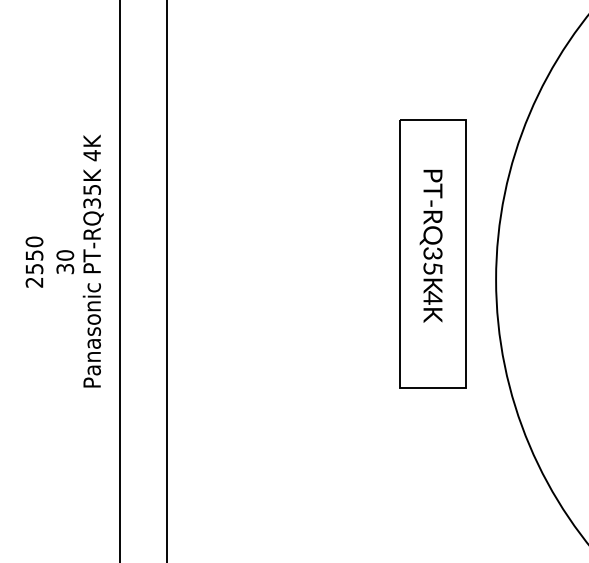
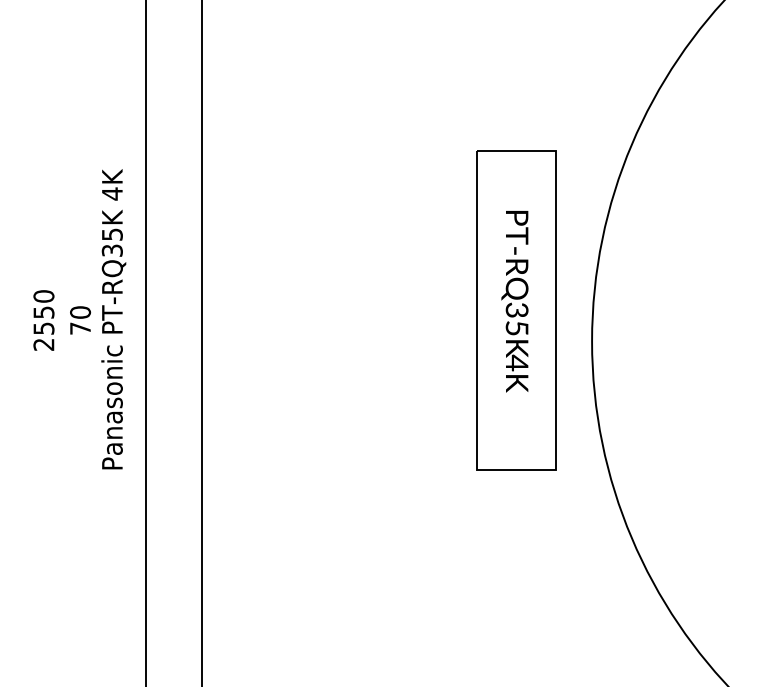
text: (65, 268) -> (80, 328), 30 -> 70

